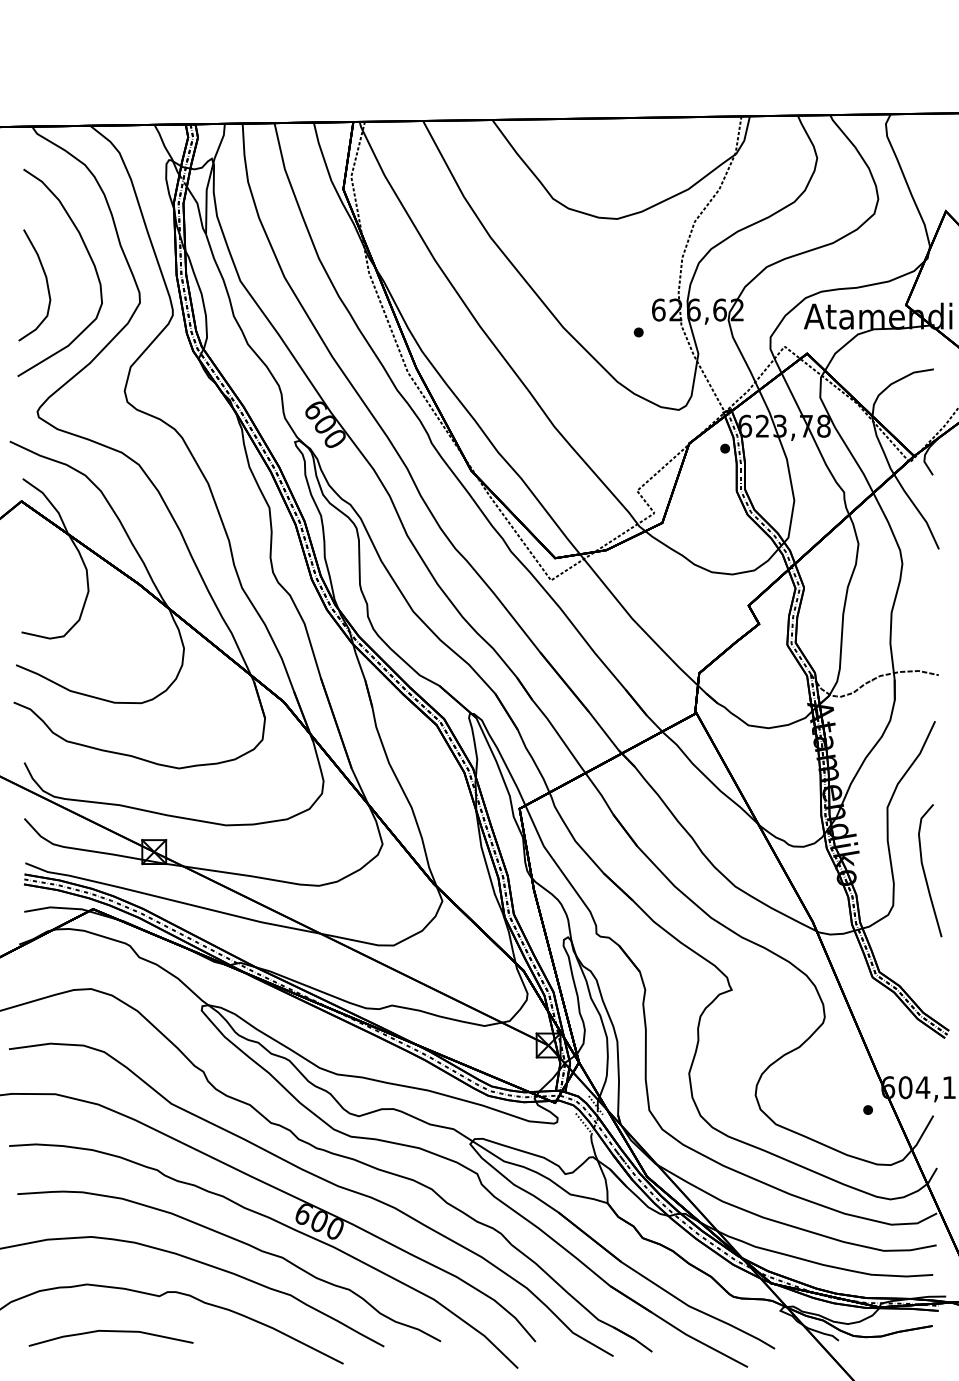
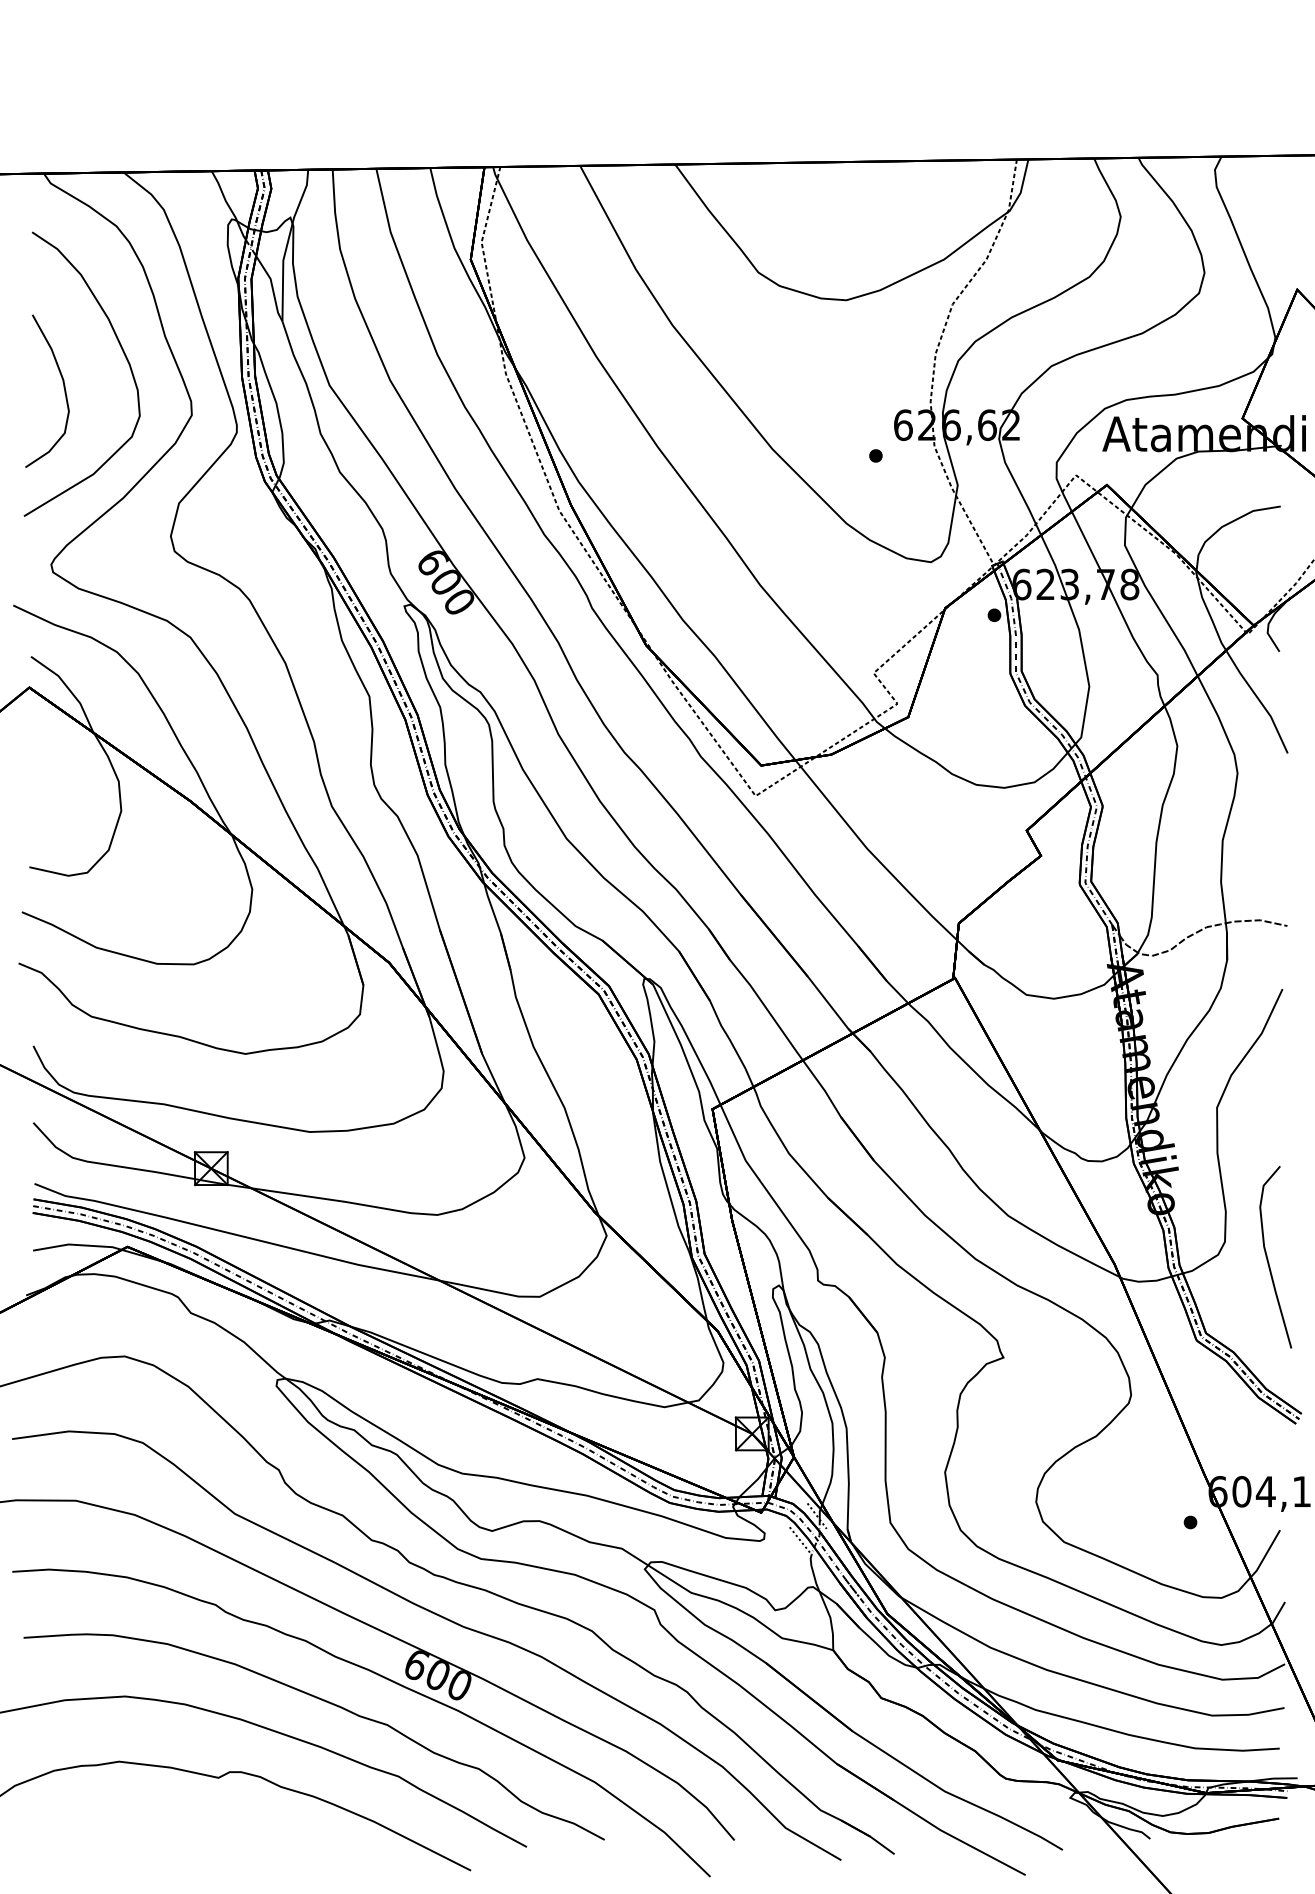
curve: (925, 872) -> (1269, 1259), moved
curve: (112, 1332) -> (154, 1827), removed

